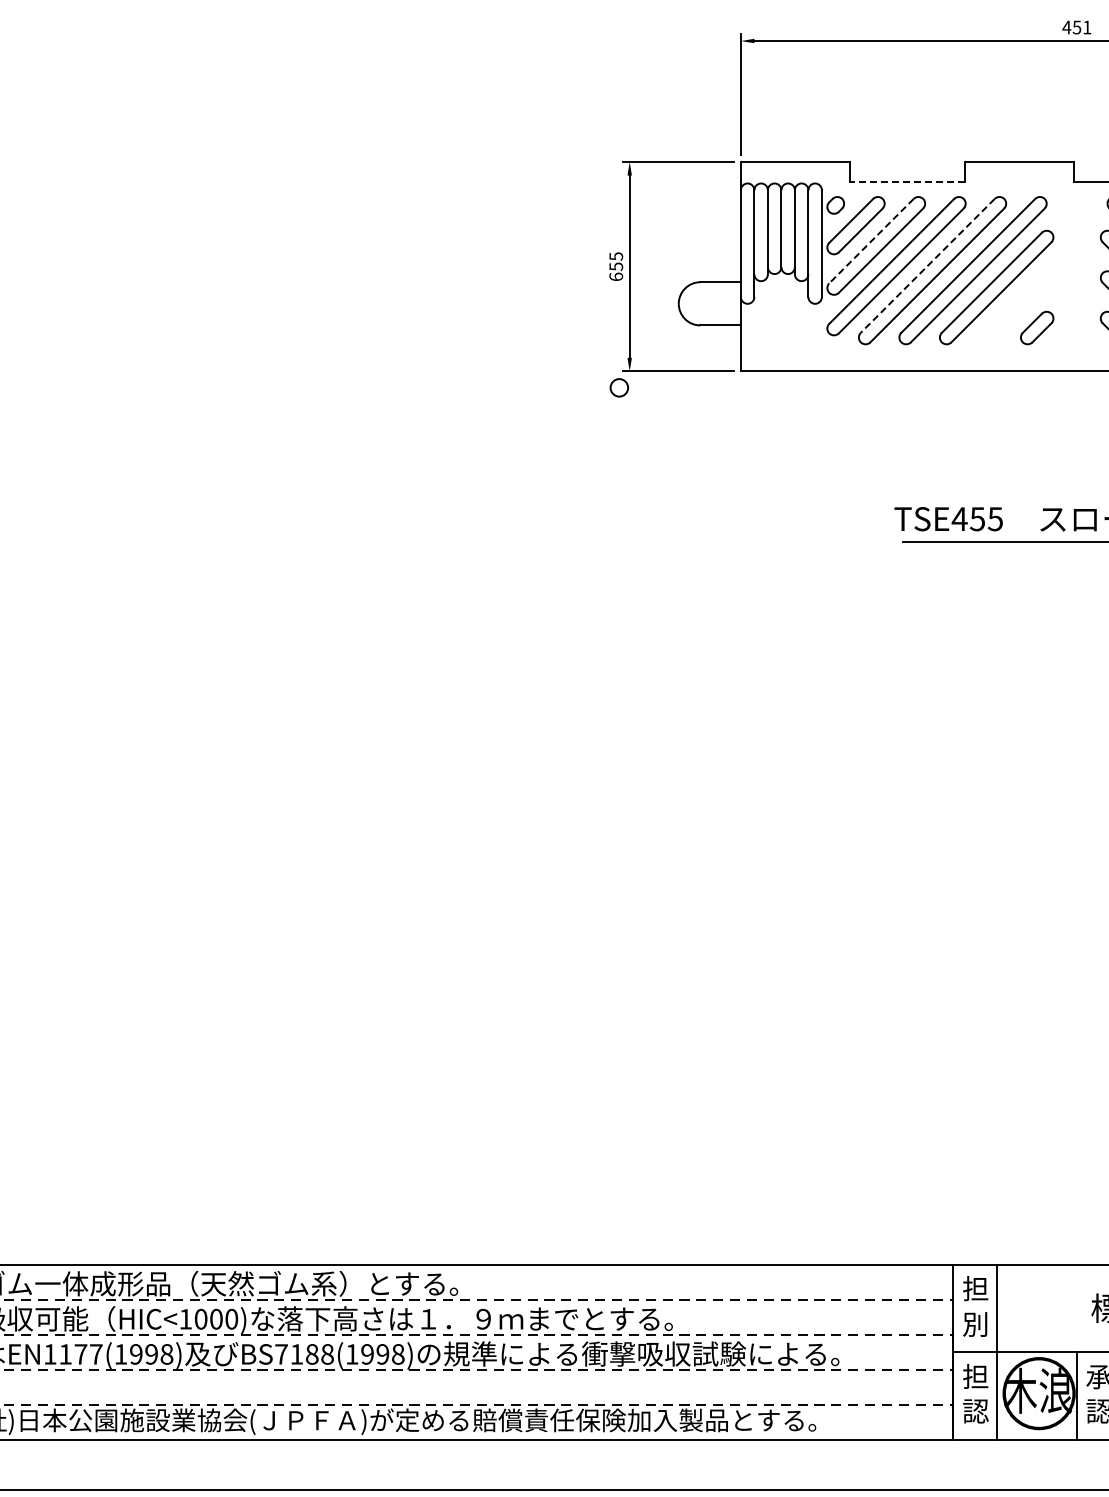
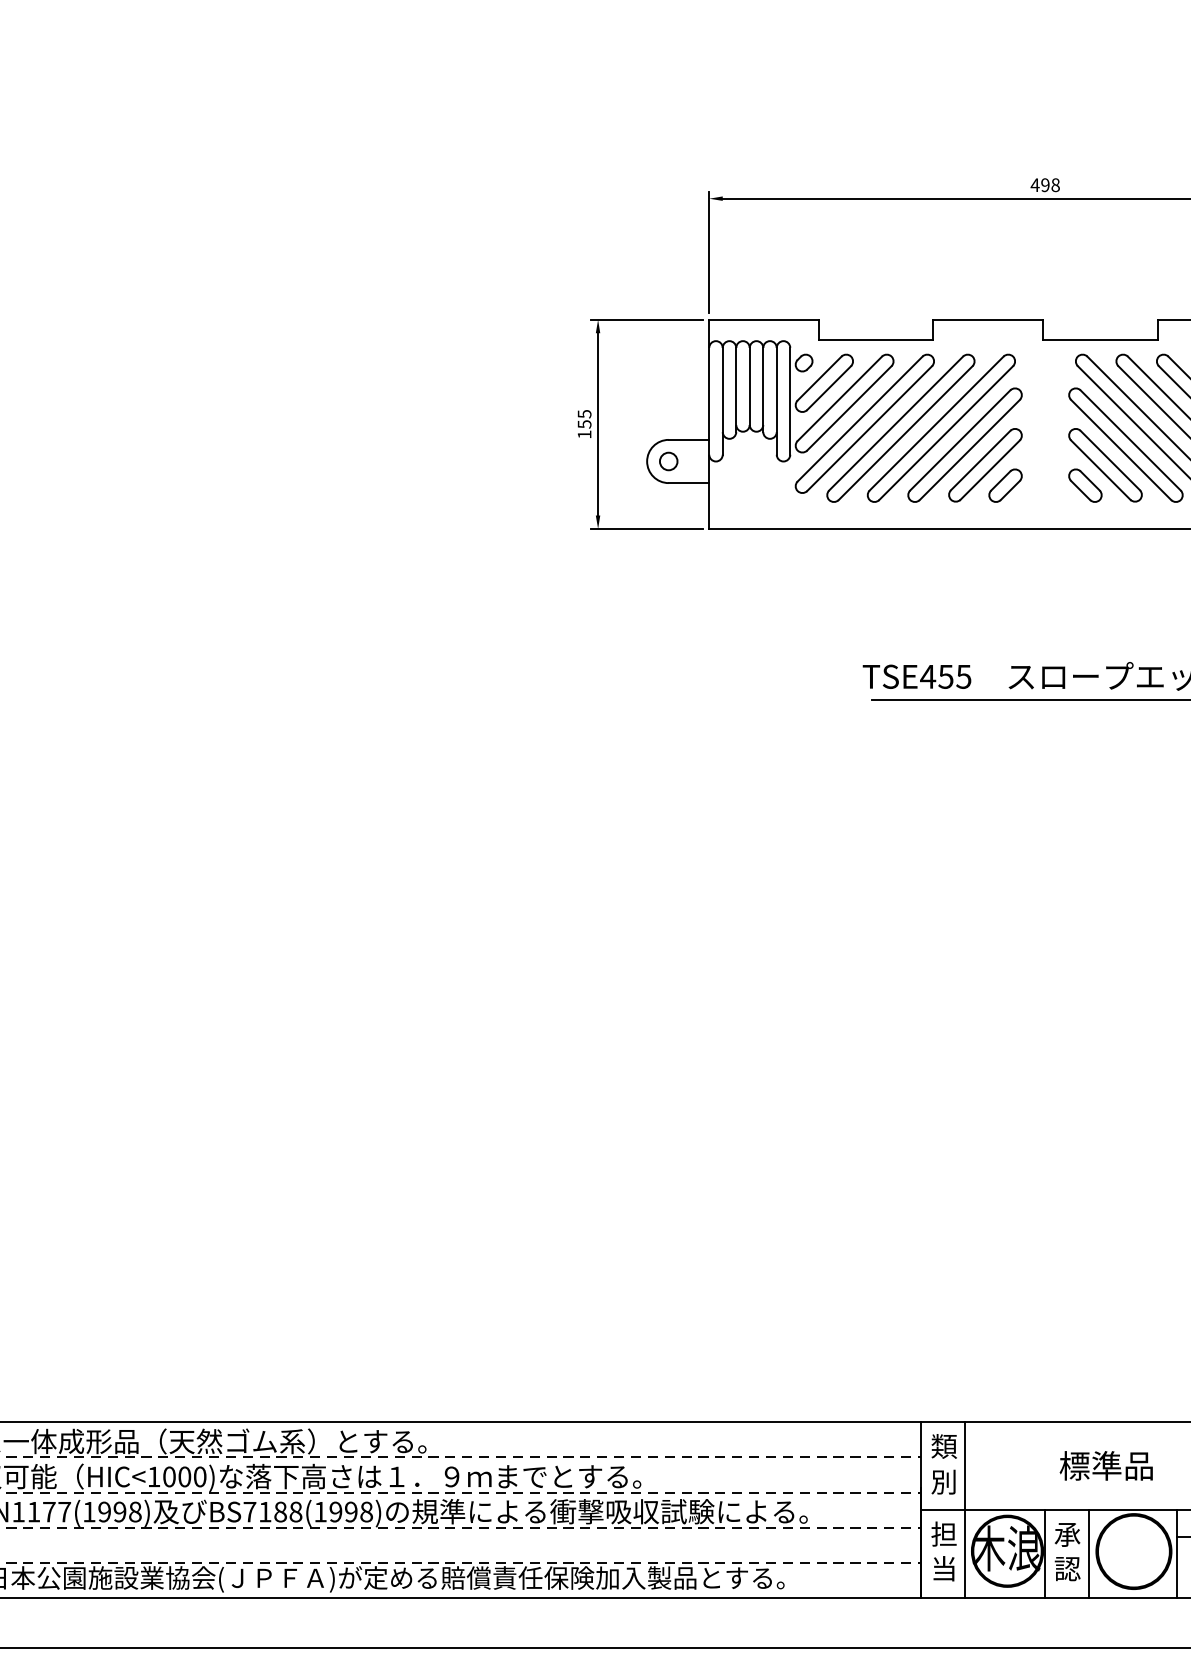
text: (1082, 27) -> (1050, 185), 451 -> 498
line: (907, 181) -> (875, 339), dashed -> solid
line: (871, 240) -> (839, 398), dashed -> solid
line: (928, 265) -> (896, 423), dashed -> solid
text: (616, 276) -> (584, 434), 655 -> 155
part: (1017, 307) -> (985, 465), added
circle: (619, 387) -> (668, 461), moved
text: (975, 1287) -> (943, 1445), 担 -> 類
text: (976, 1410) -> (944, 1568), 認 -> 当

